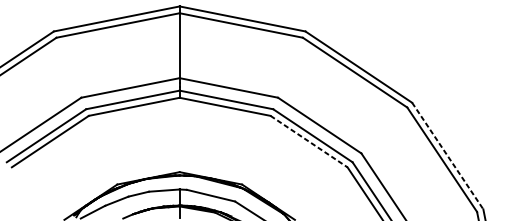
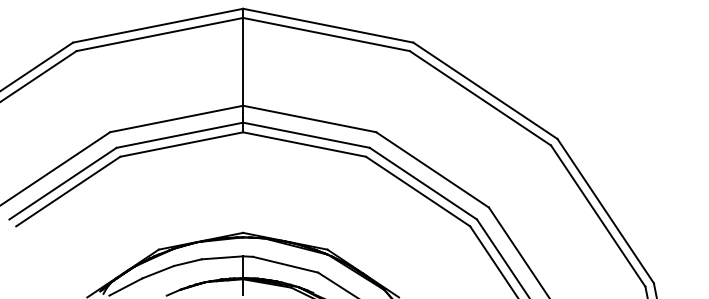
line: (309, 141) -> (418, 191), dashed -> solid
line: (447, 156) -> (605, 211), dashed -> solid

